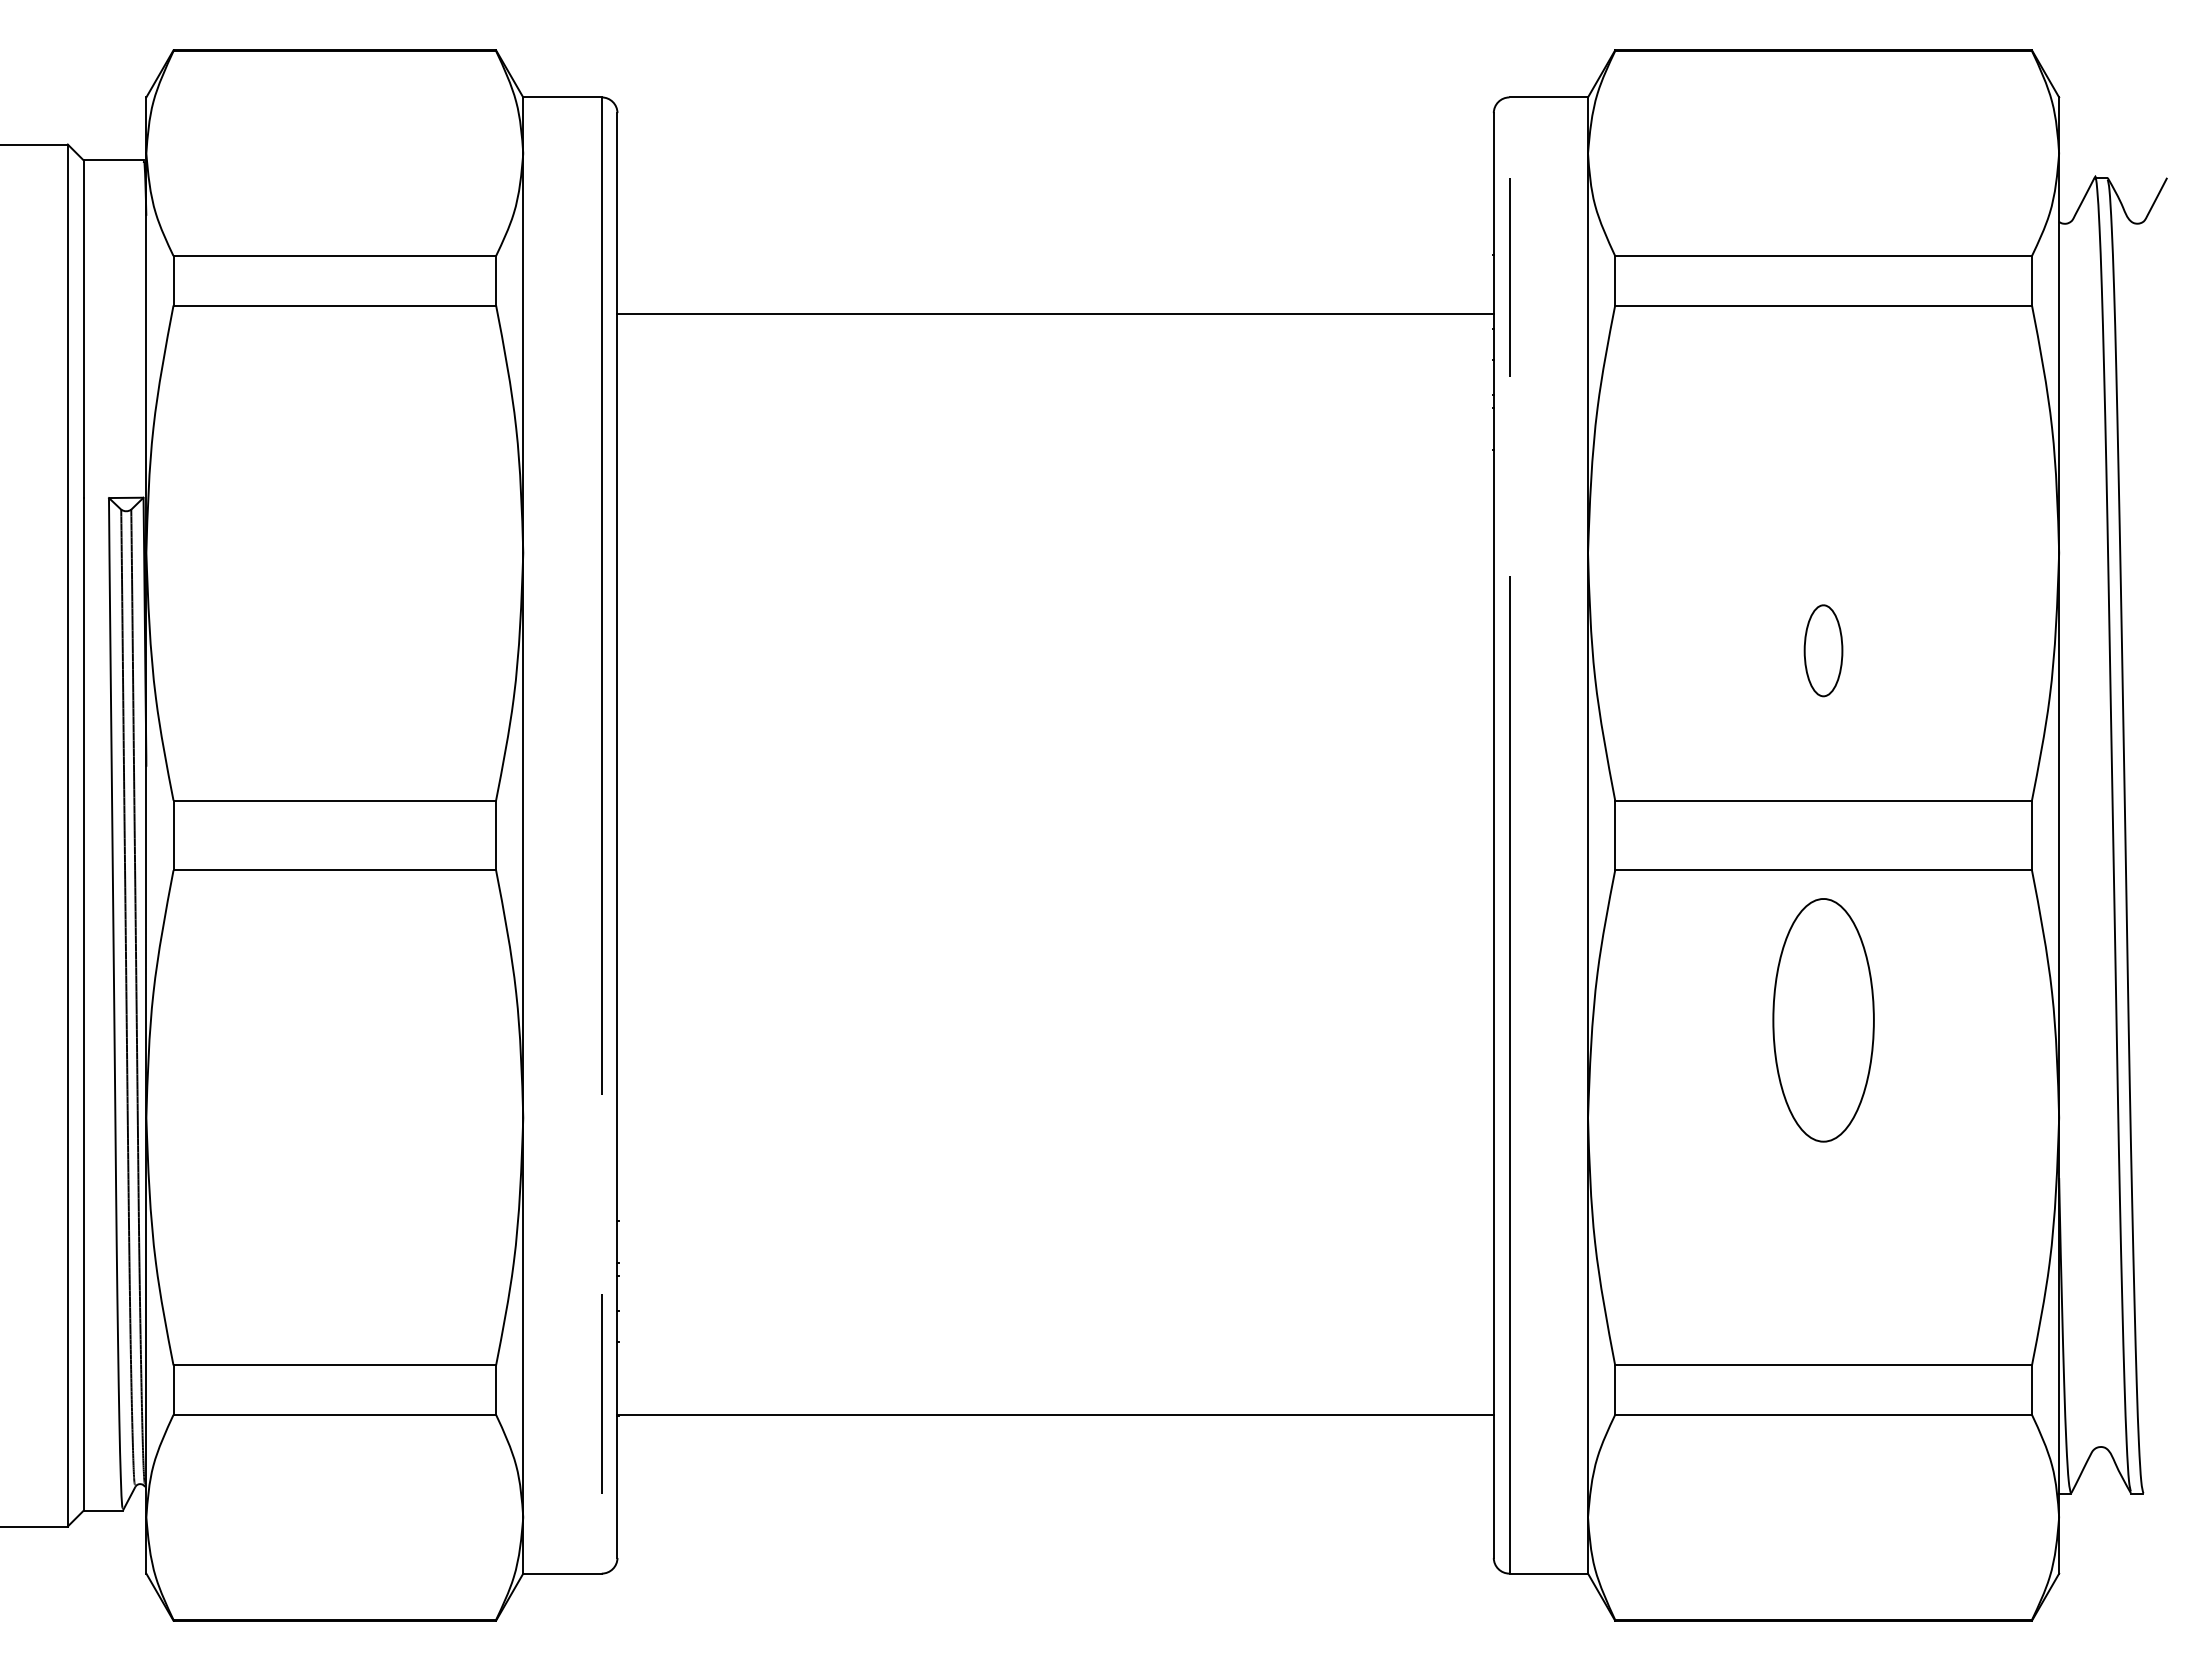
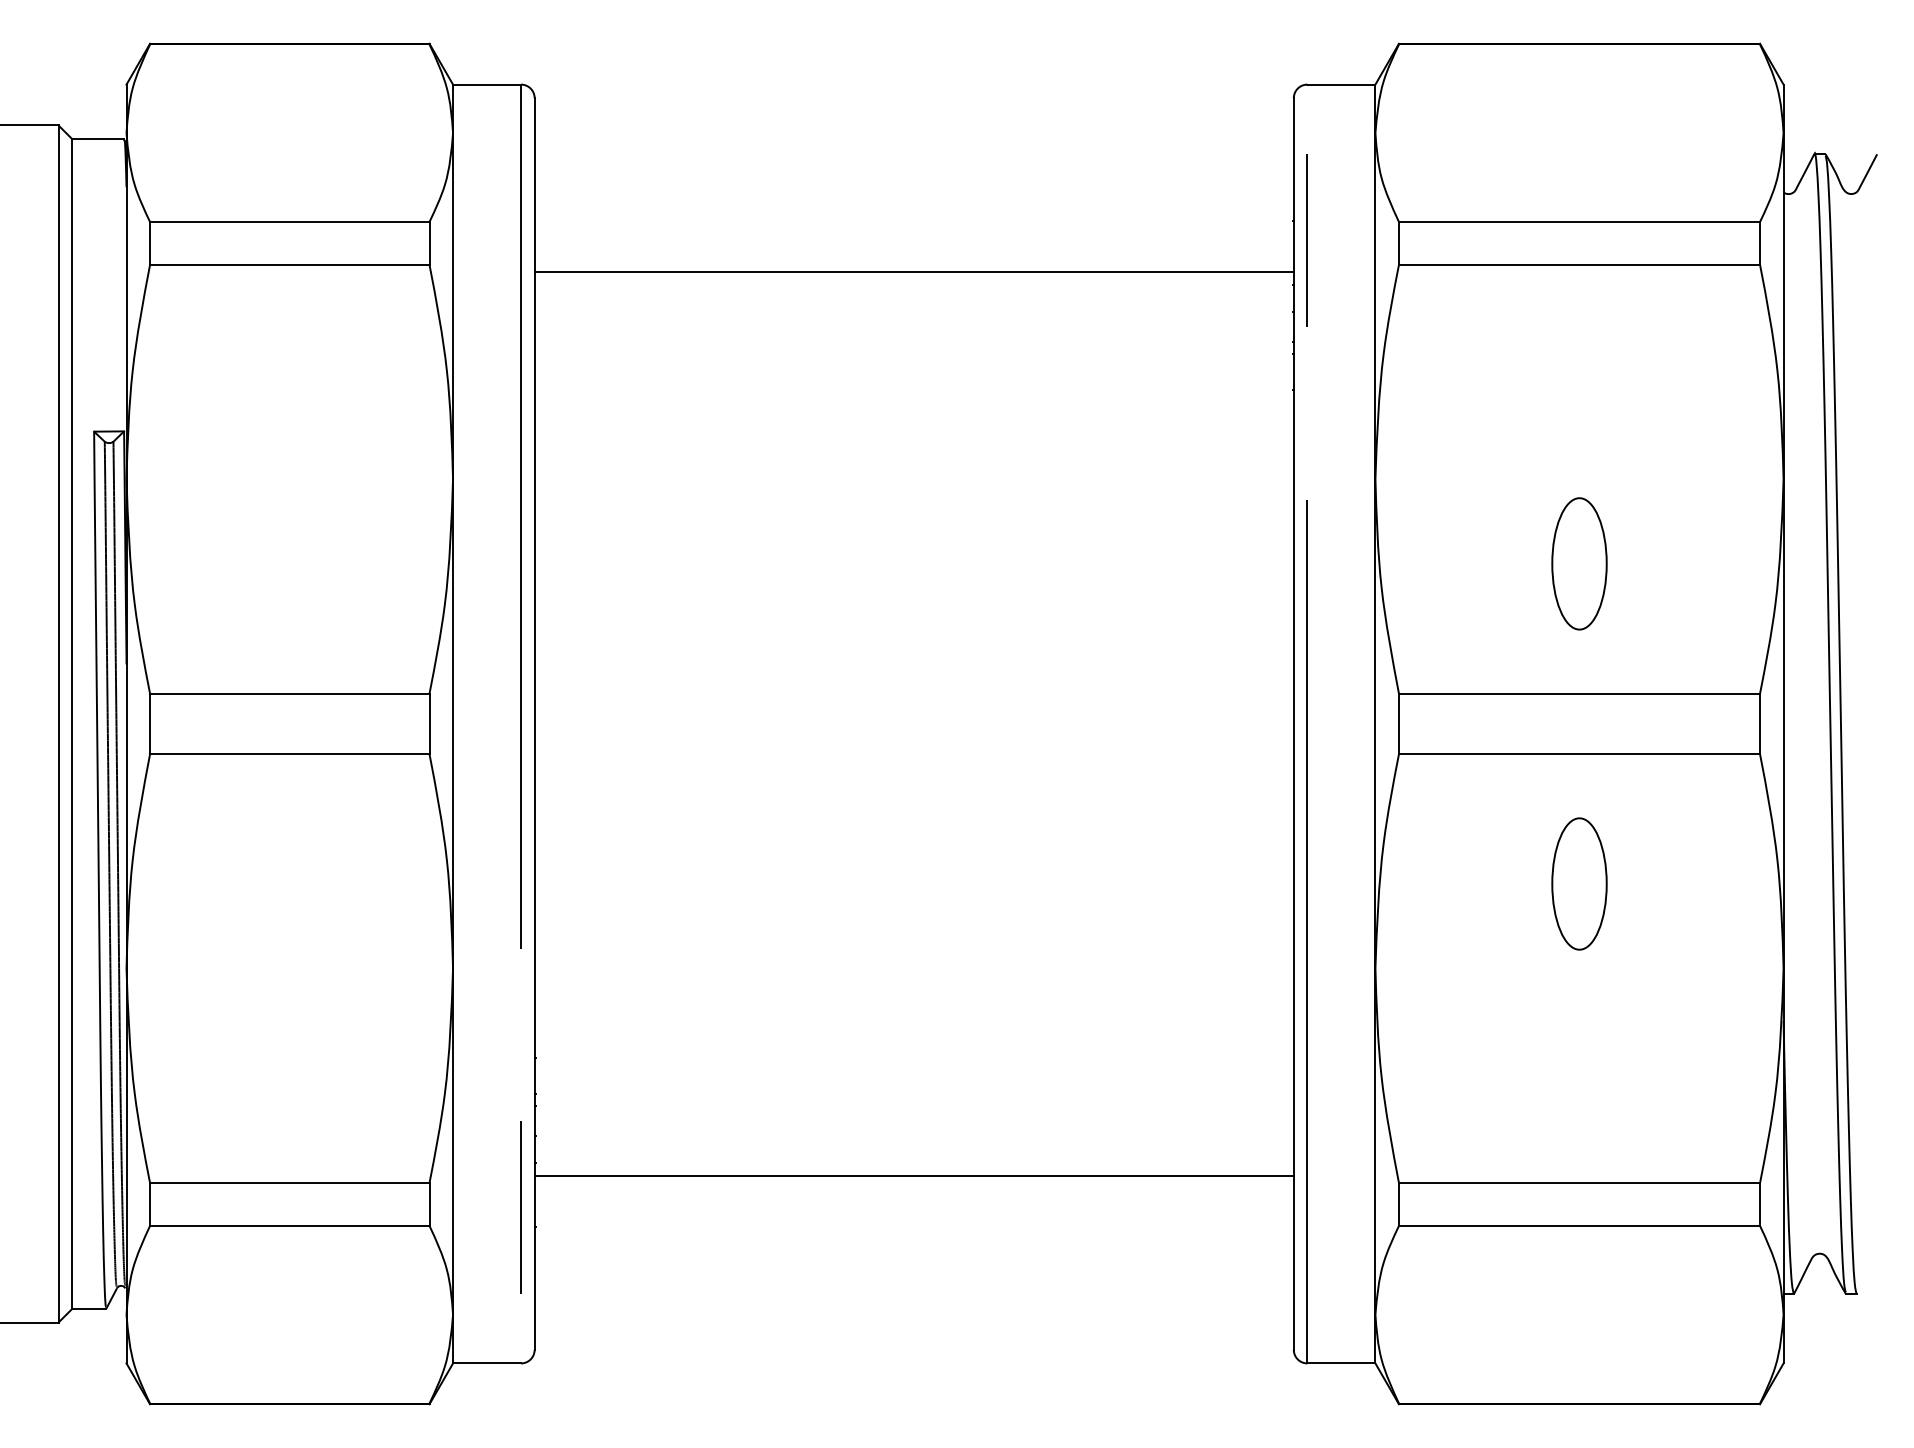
part: (1823, 650) -> (1579, 563), size x1.67
part: (1823, 1019) -> (1579, 883), size x0.62
line: (1055, 1414) -> (914, 1175), moved

